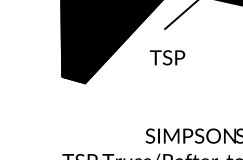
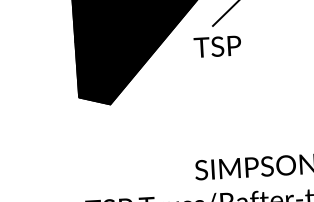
text: (167, 57) -> (217, 46), moved

